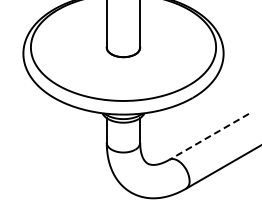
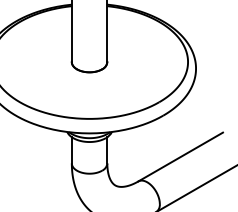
line: (209, 136) -> (181, 156), dashed -> solid

